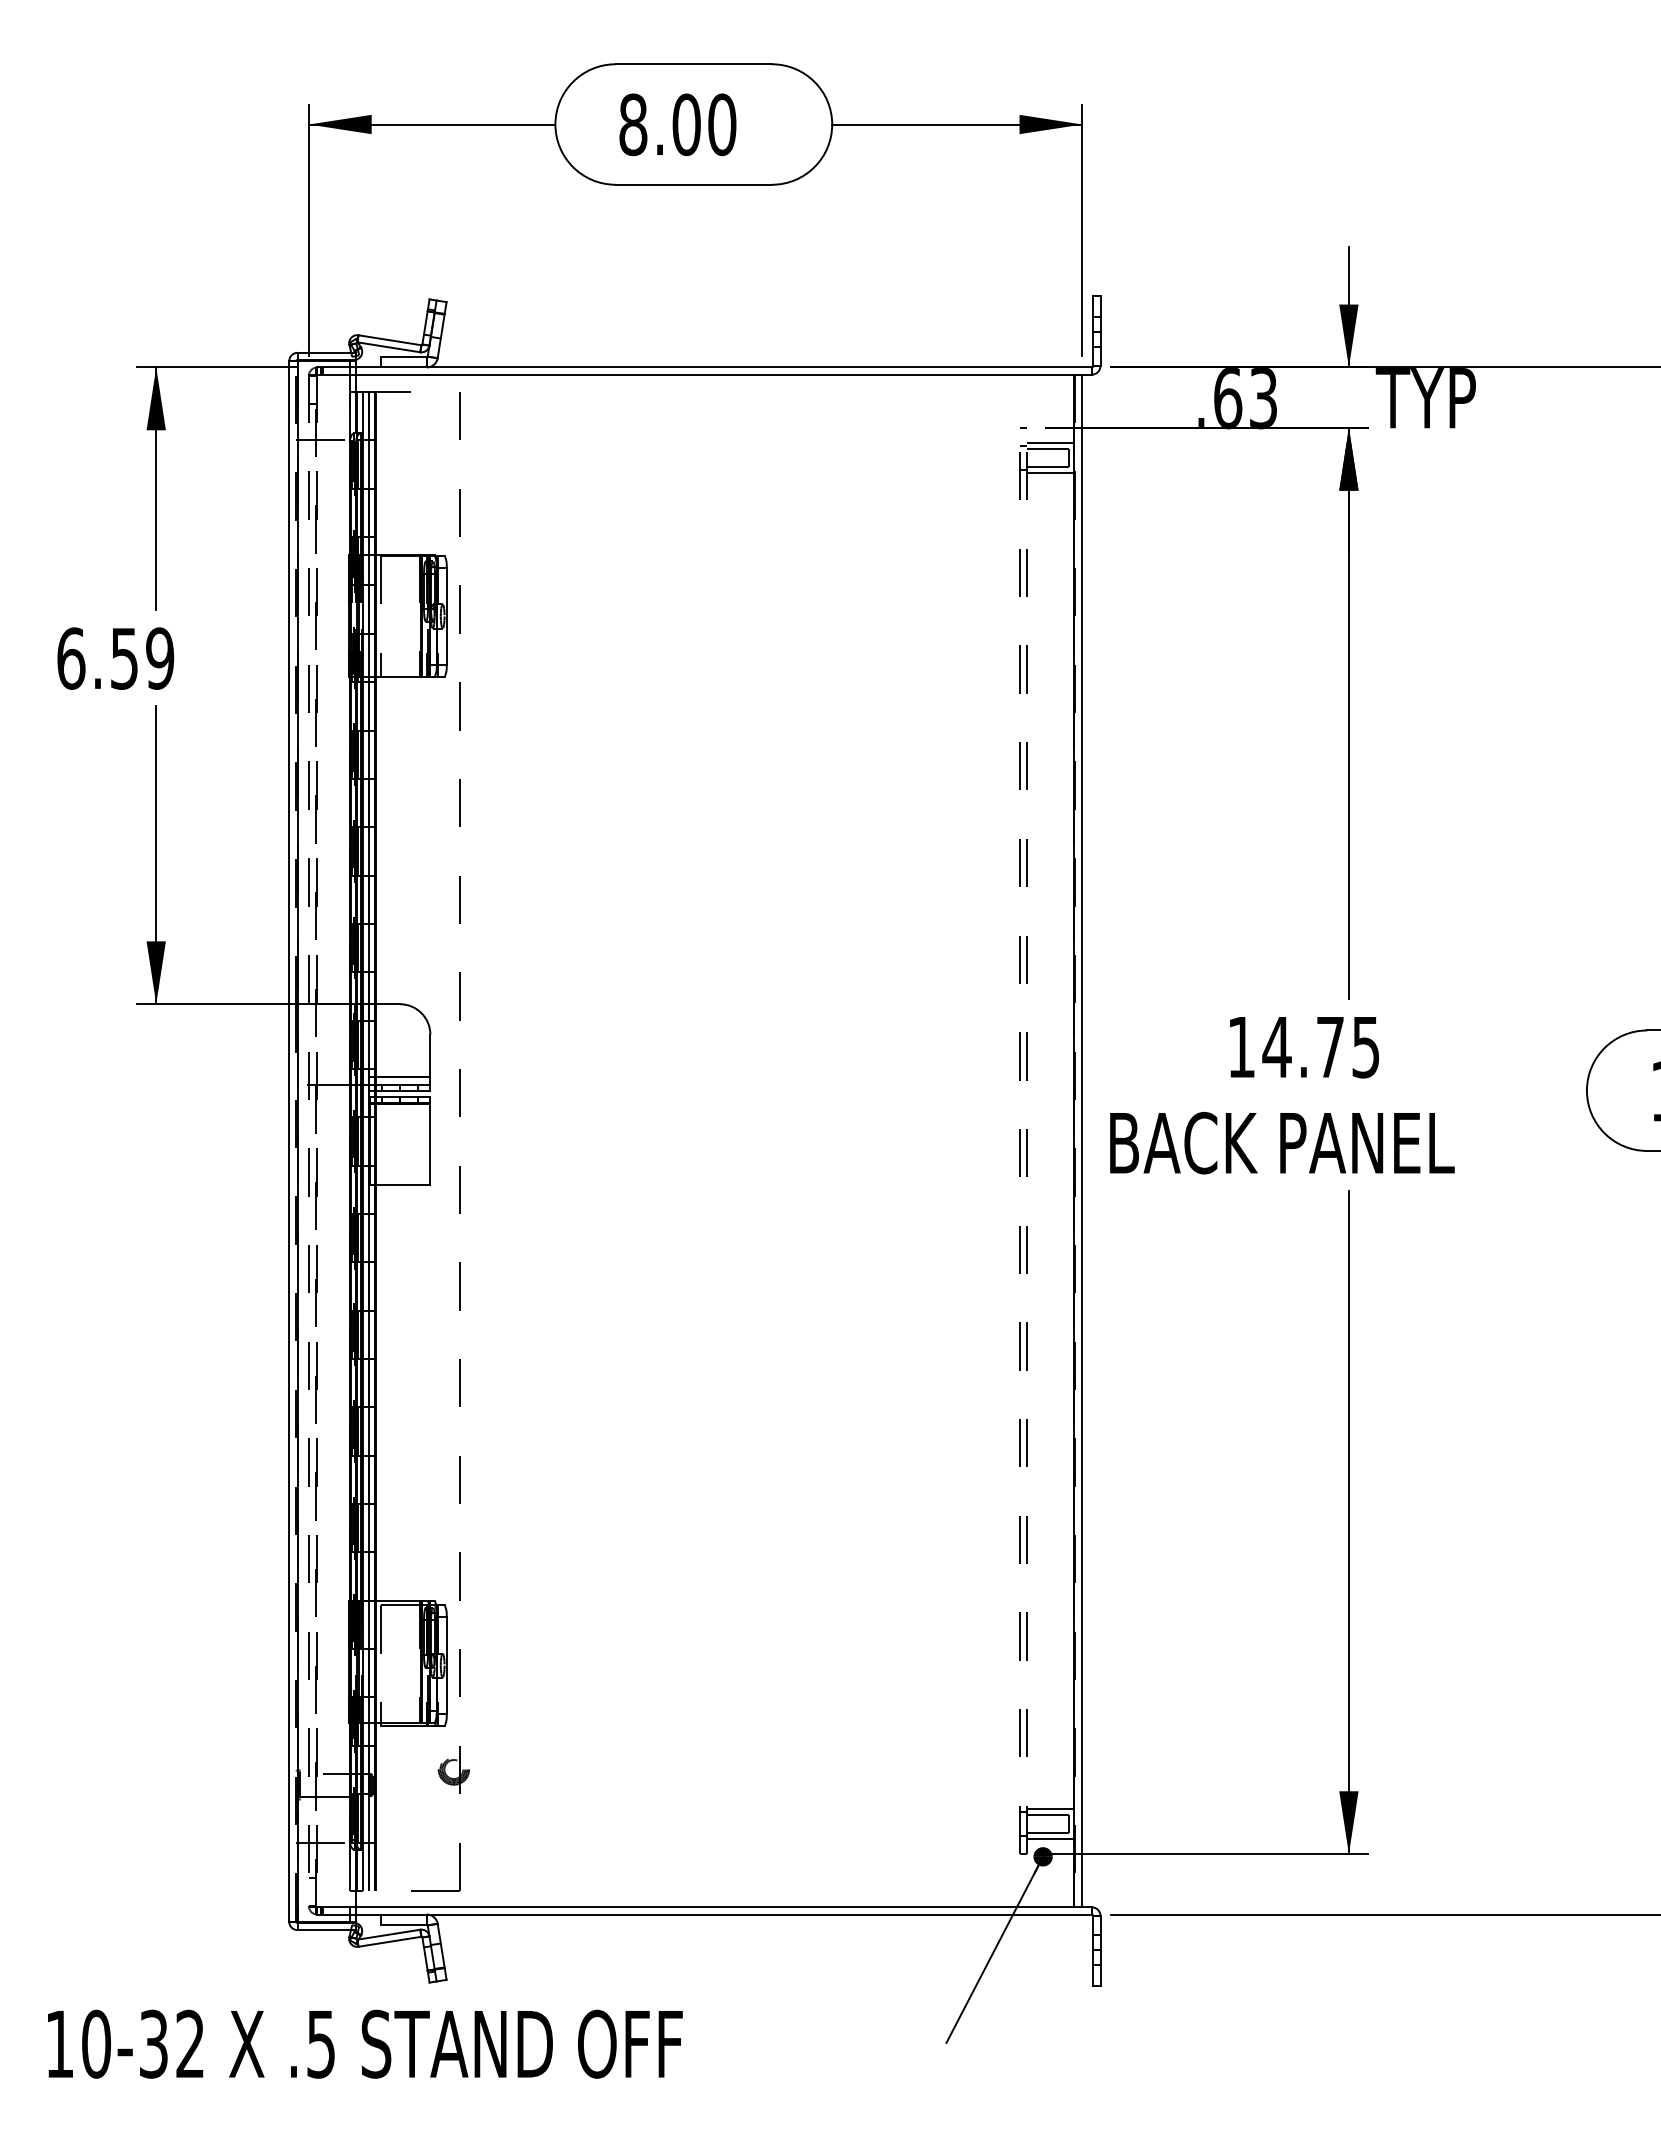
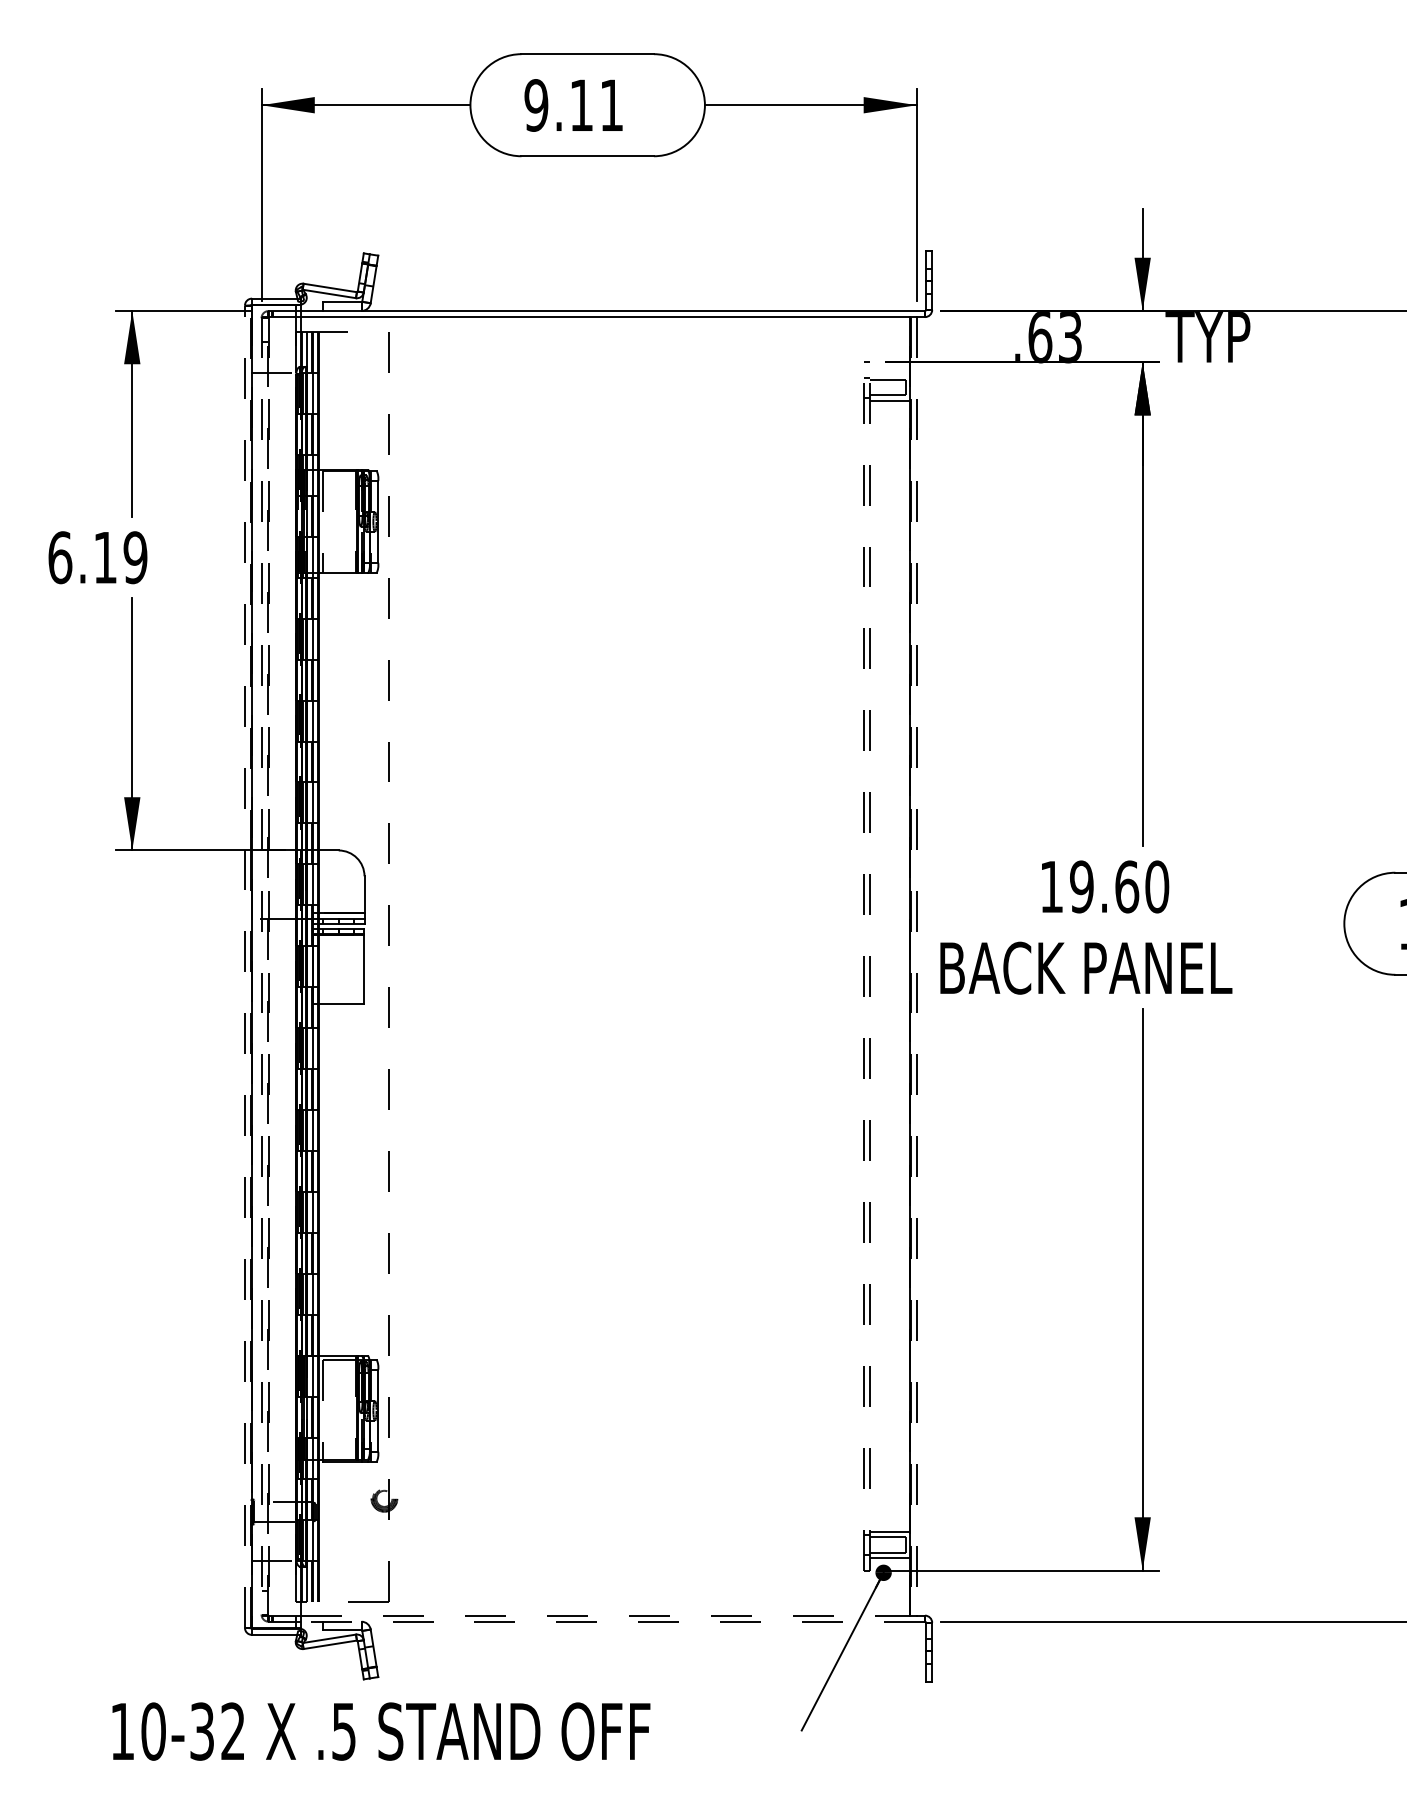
text: (677, 124) -> (573, 105), 8.00 -> 9.11
line: (1050, 442) -> (889, 374), removed
text: (124, 658) -> (105, 557), 6.59 -> 6.19
text: (1321, 1047) -> (1119, 887), 14.75 -> 19.60
line: (289, 1140) -> (245, 965), solid -> dashed
line: (1082, 1141) -> (916, 966), solid -> dashed
line: (715, 1907) -> (606, 1615), solid -> dashed
line: (723, 1914) -> (612, 1621), solid -> dashed
text: (365, 2043) -> (381, 1730), moved

